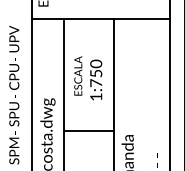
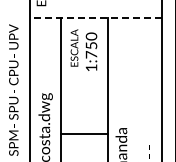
line: (101, 19) -> (96, 18), solid -> dashed
text: (87, 77) -> (83, 49), moved
line: (88, 130) -> (84, 133), moved

